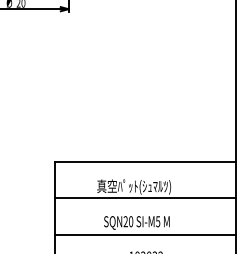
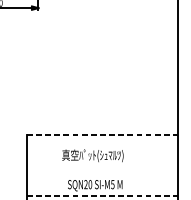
line: (145, 161) -> (102, 134), solid -> dashed
line: (145, 198) -> (102, 165), removed
line: (145, 234) -> (102, 195), solid -> dashed

